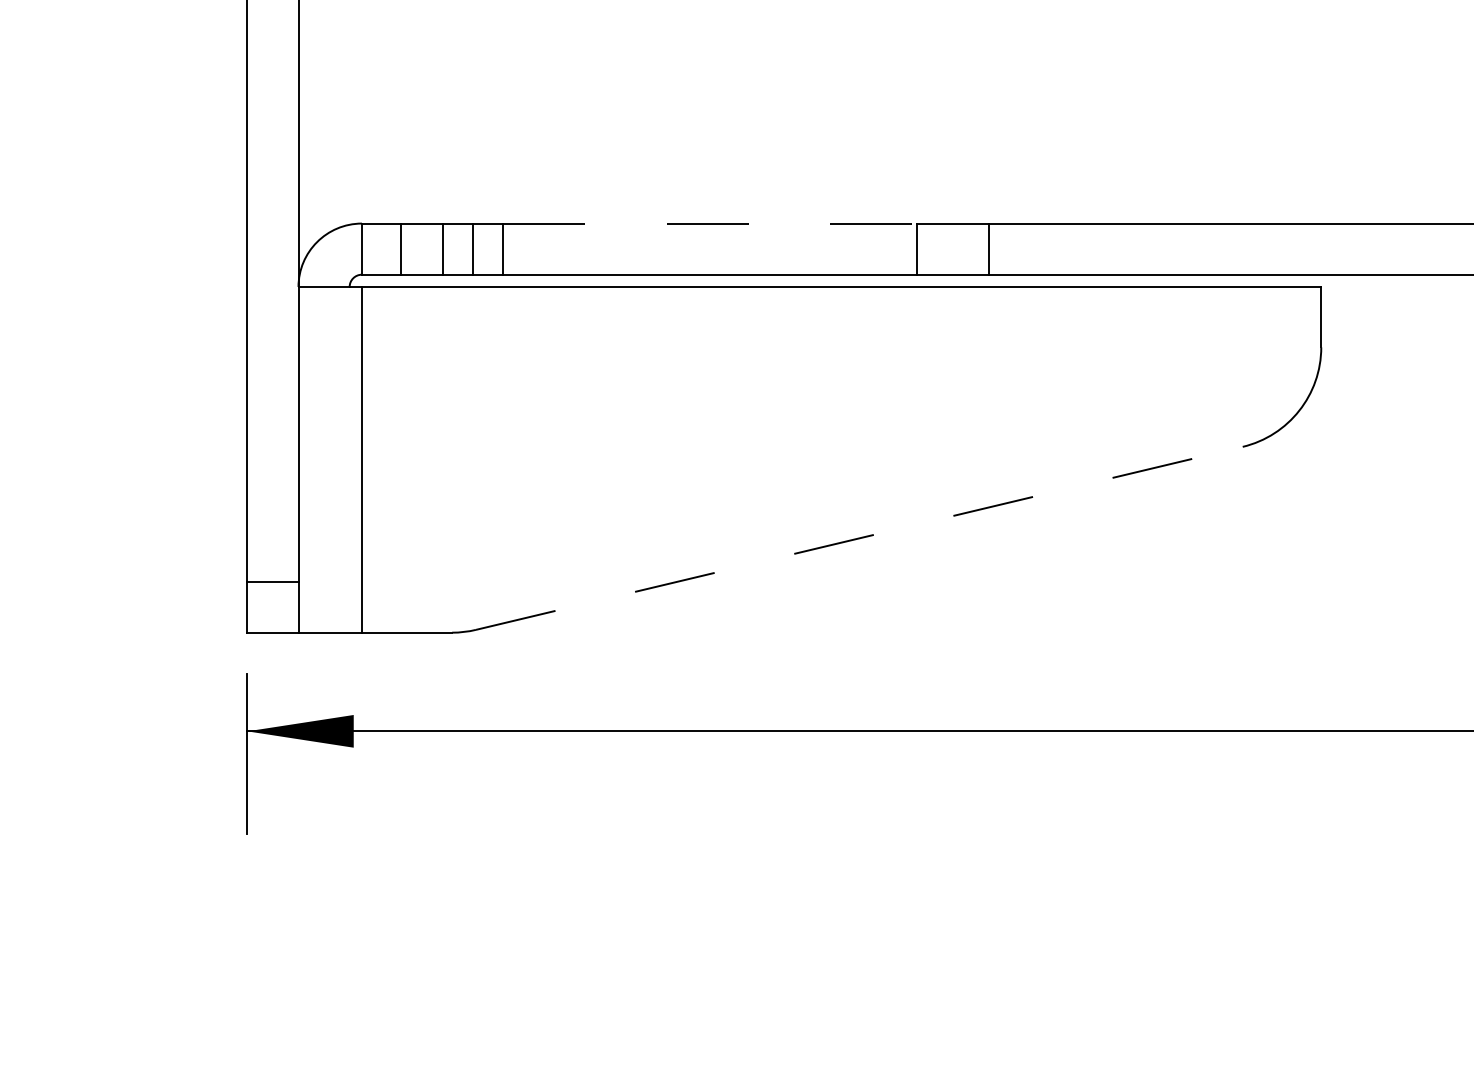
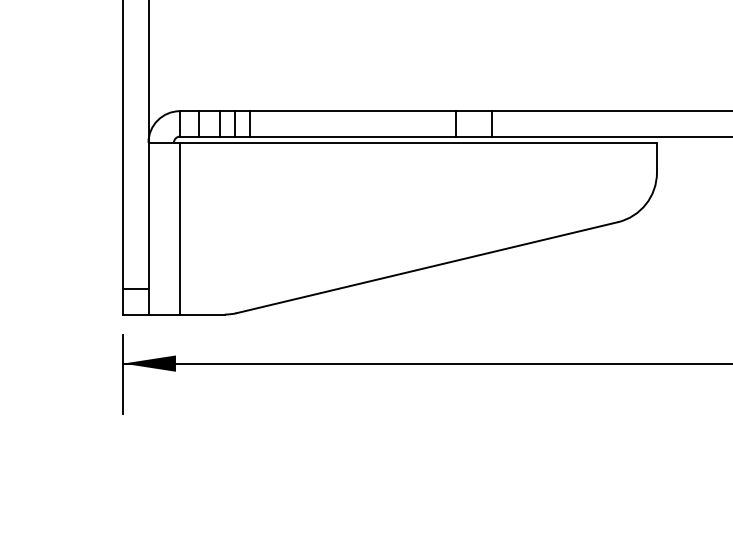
line: (708, 224) -> (352, 111), dashed -> solid
line: (859, 537) -> (427, 267), dashed -> solid

